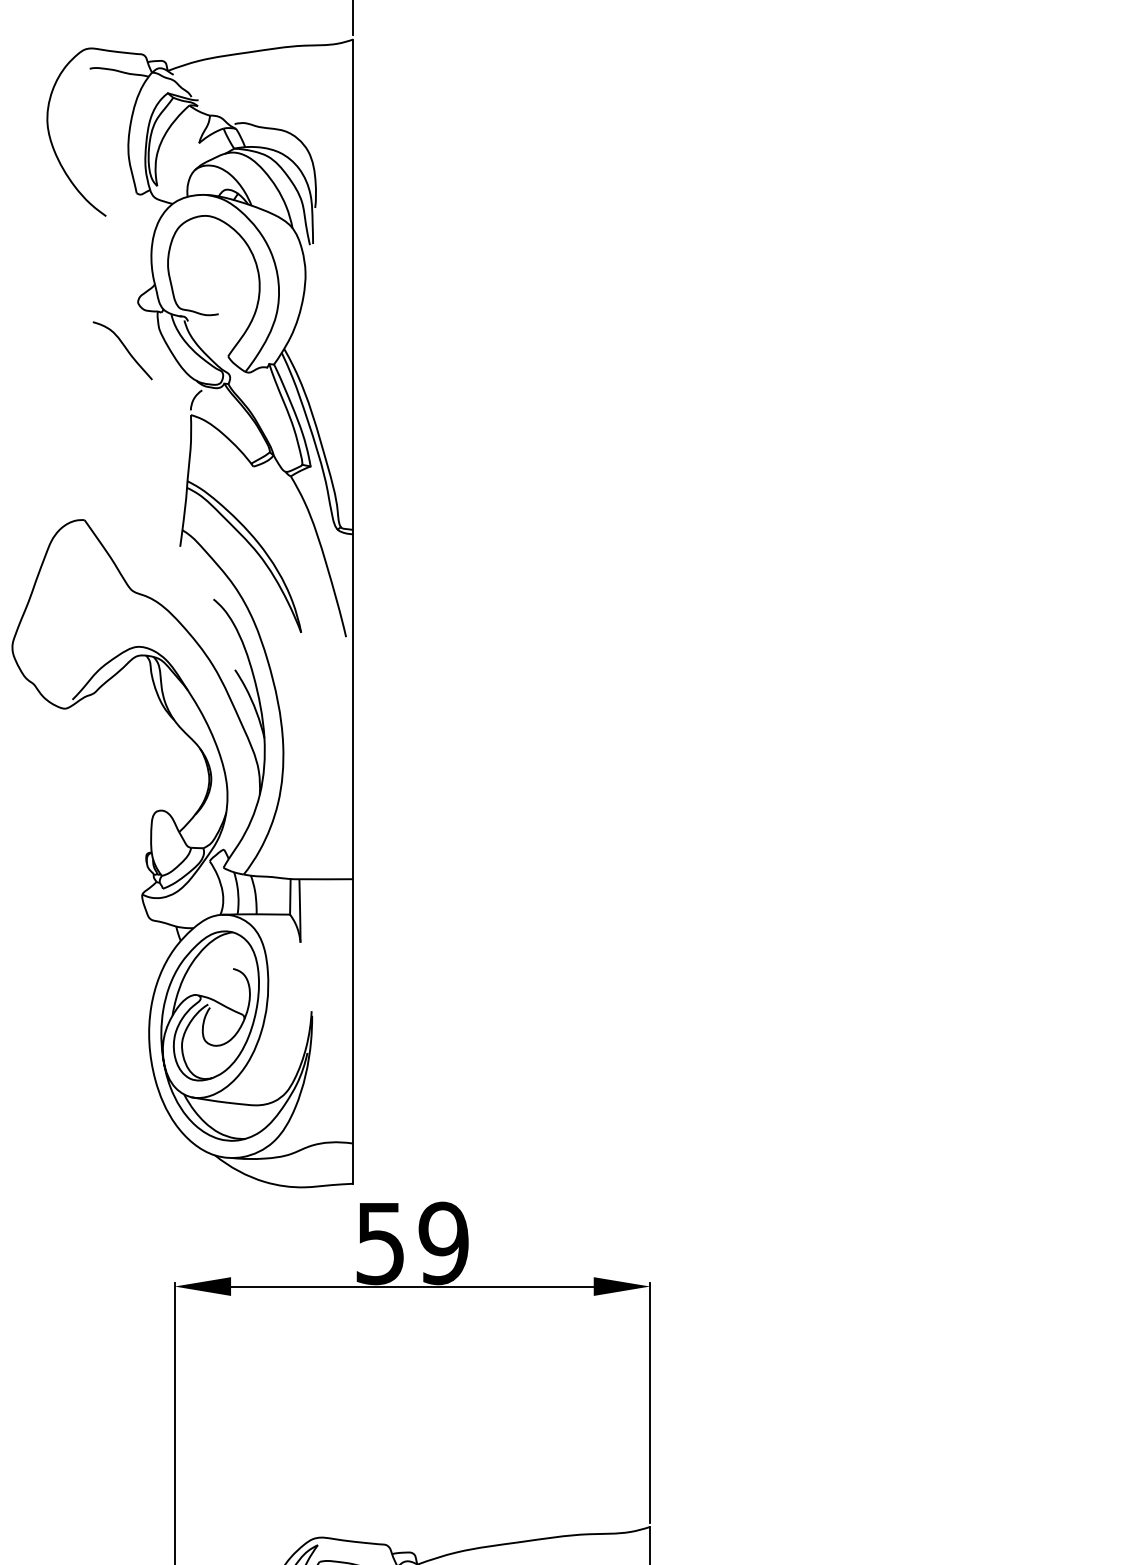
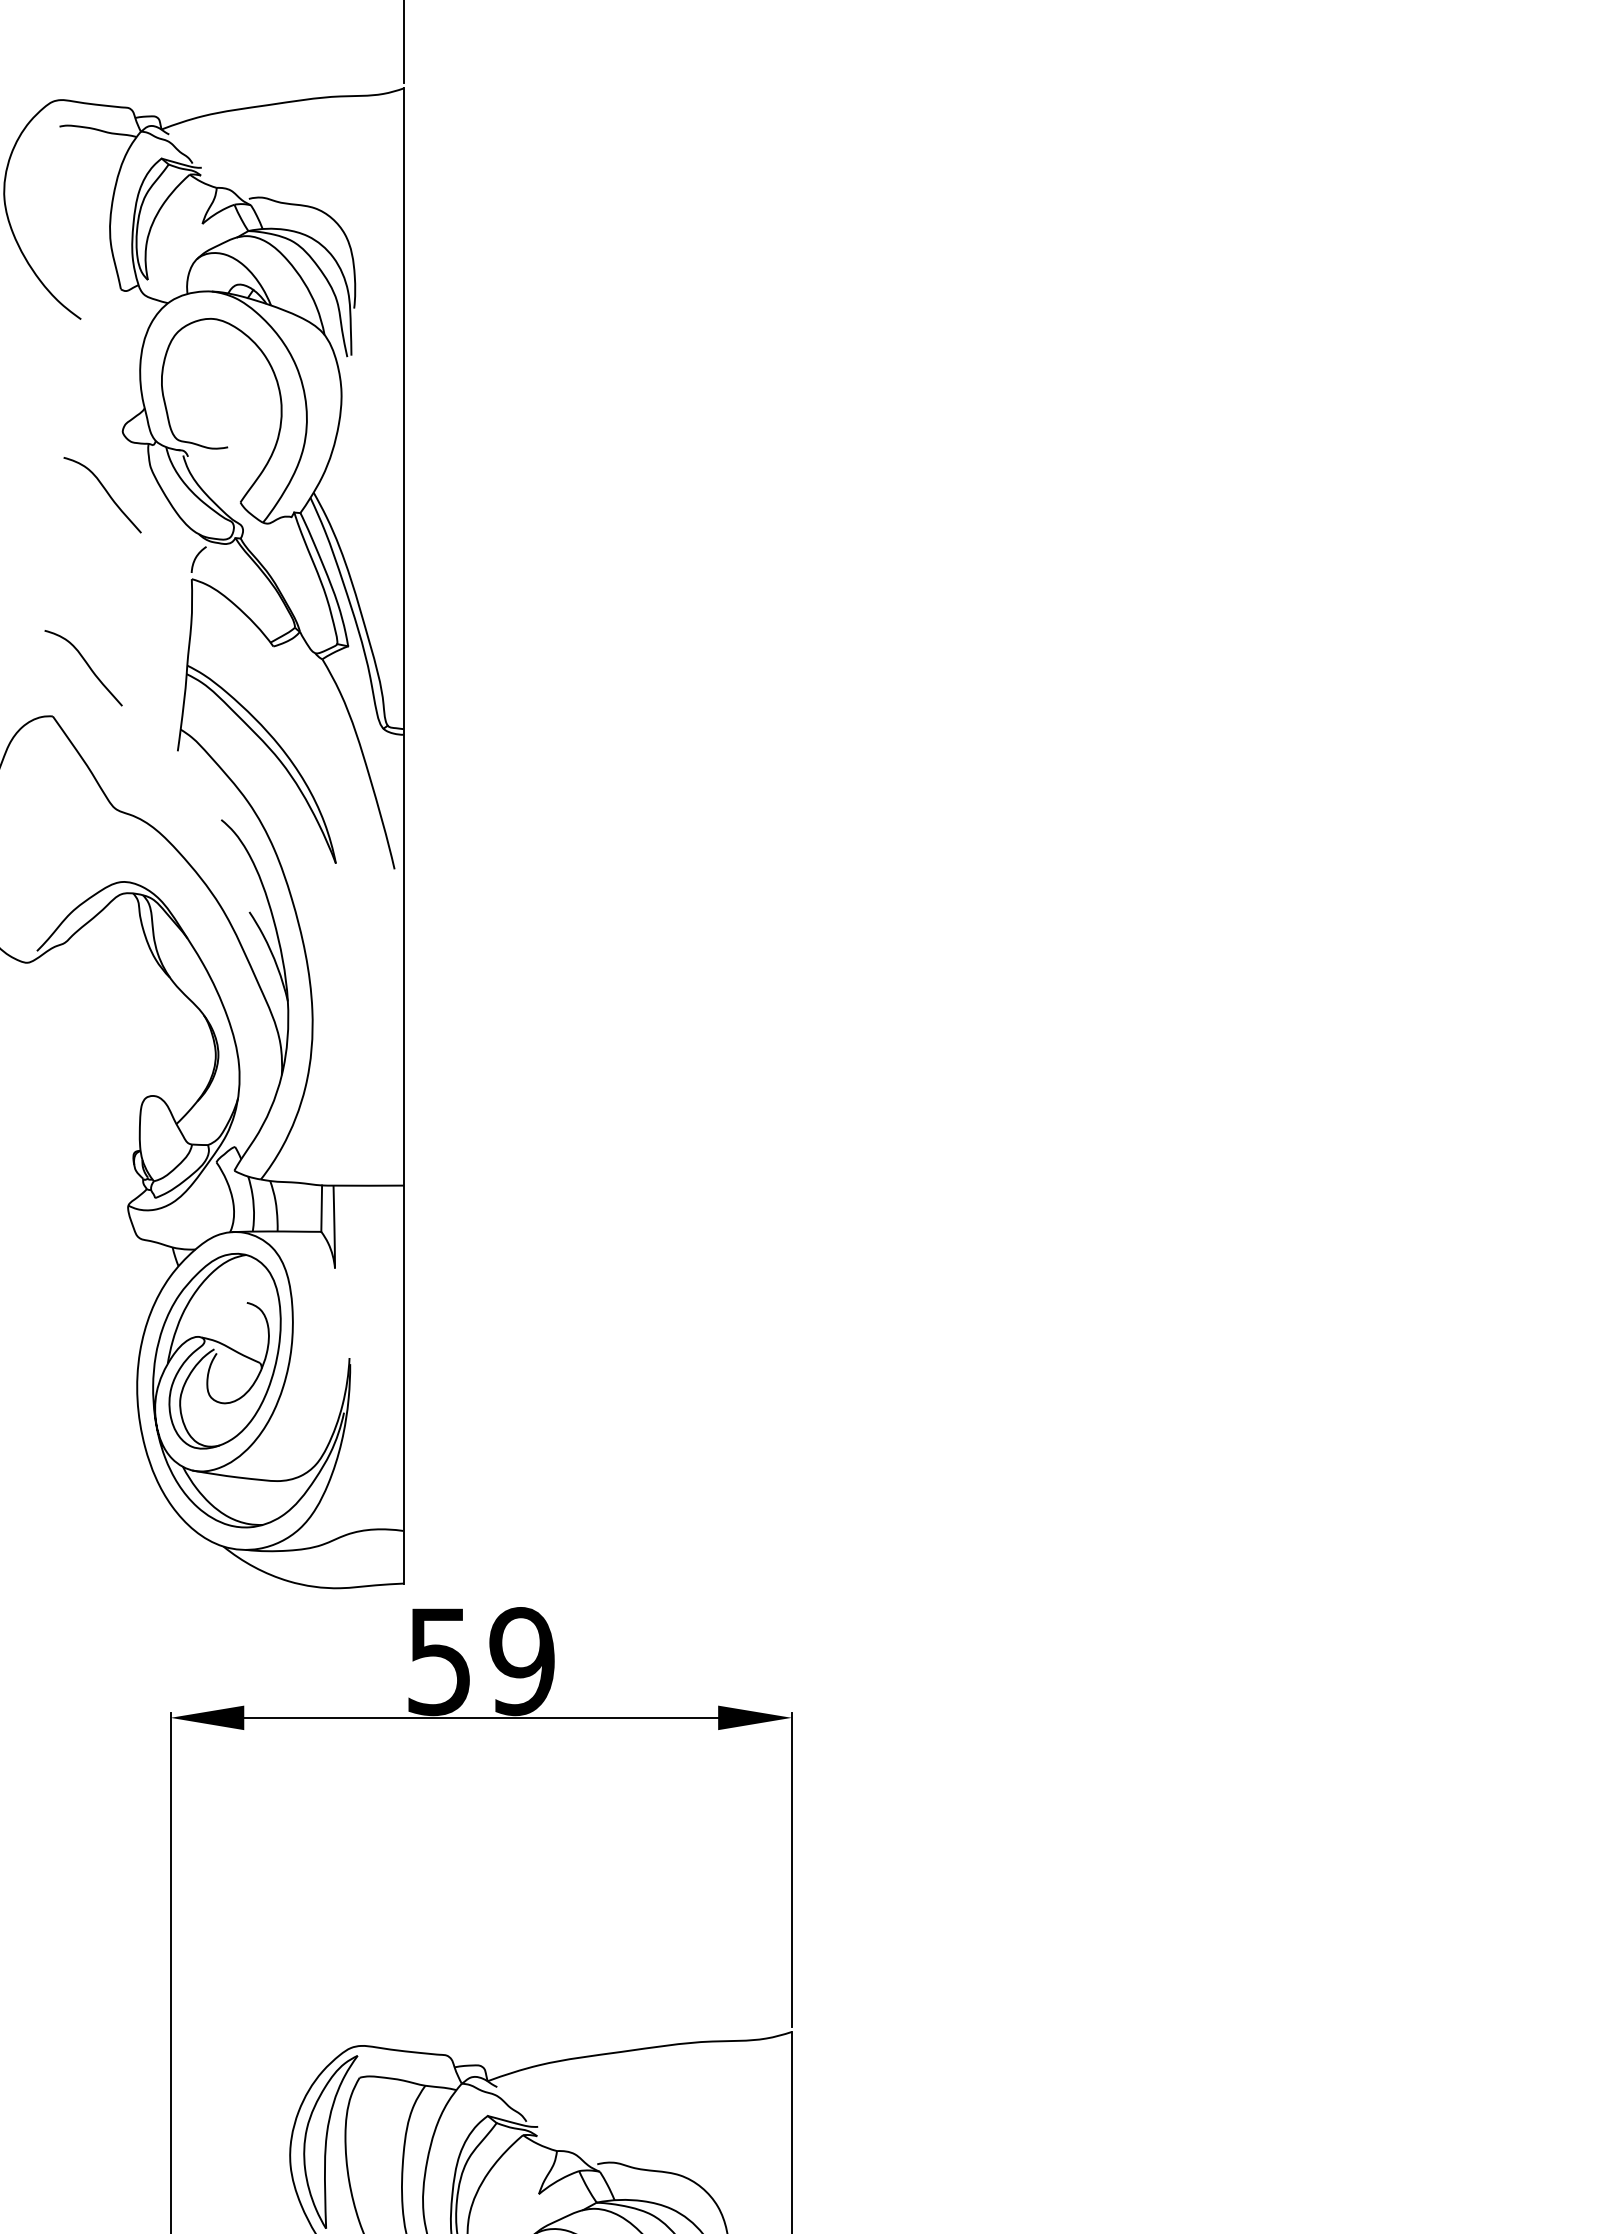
curve: (110, 480) -> (86, 664), added

